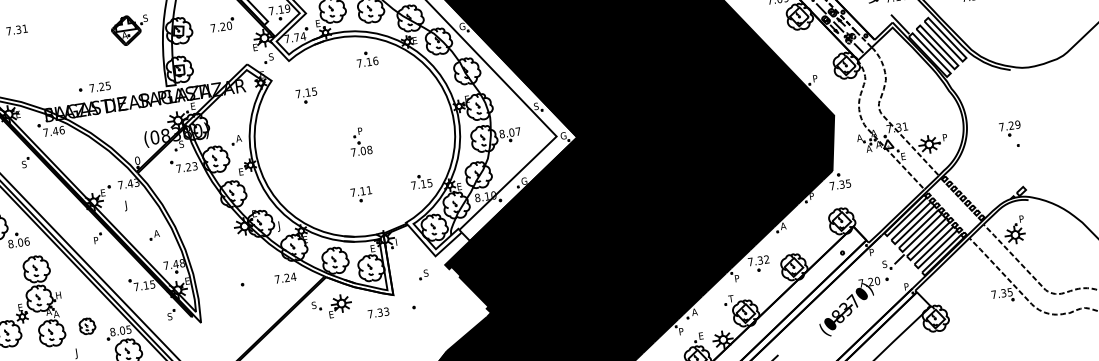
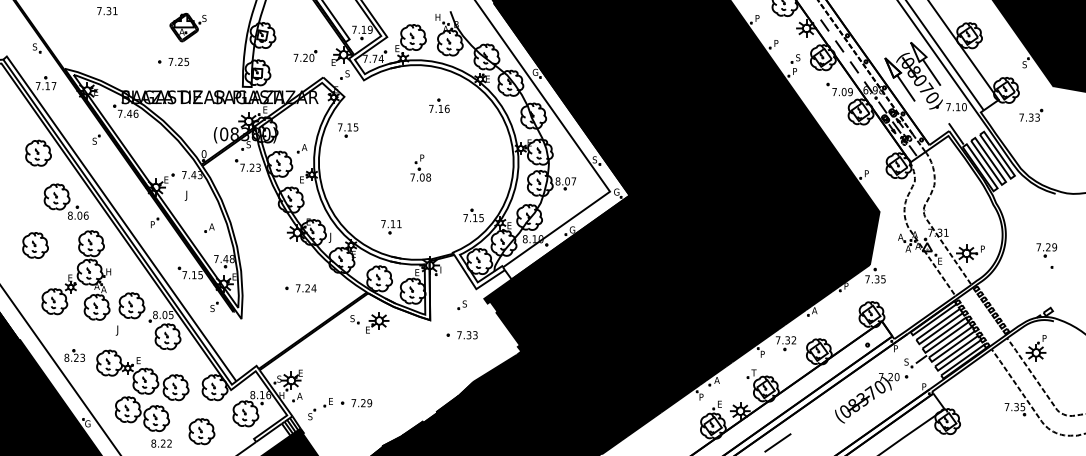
part: (222, 24) -> (305, 55), moved
part: (129, 30) -> (187, 27), moved
part: (367, 58) -> (439, 105), moved
part: (94, 87) -> (173, 61), moved
part: (307, 95) -> (348, 130), moved
part: (361, 194) -> (391, 227), moved
text: (285, 278) -> (306, 288), moved
text: (378, 313) -> (467, 335), moved
part: (86, 326) -> (131, 305), size x1.67

